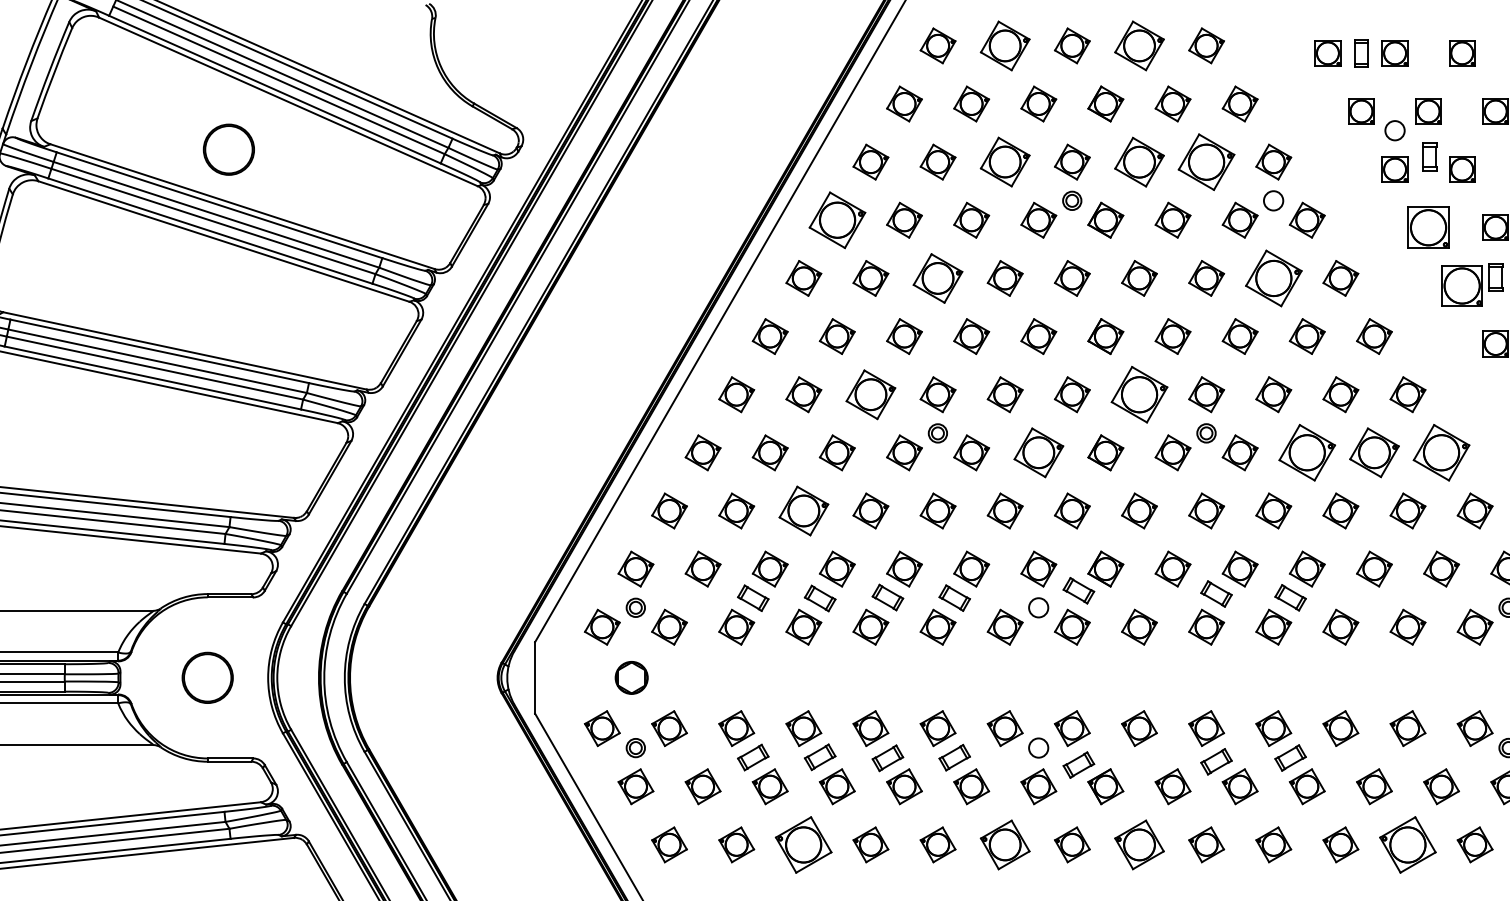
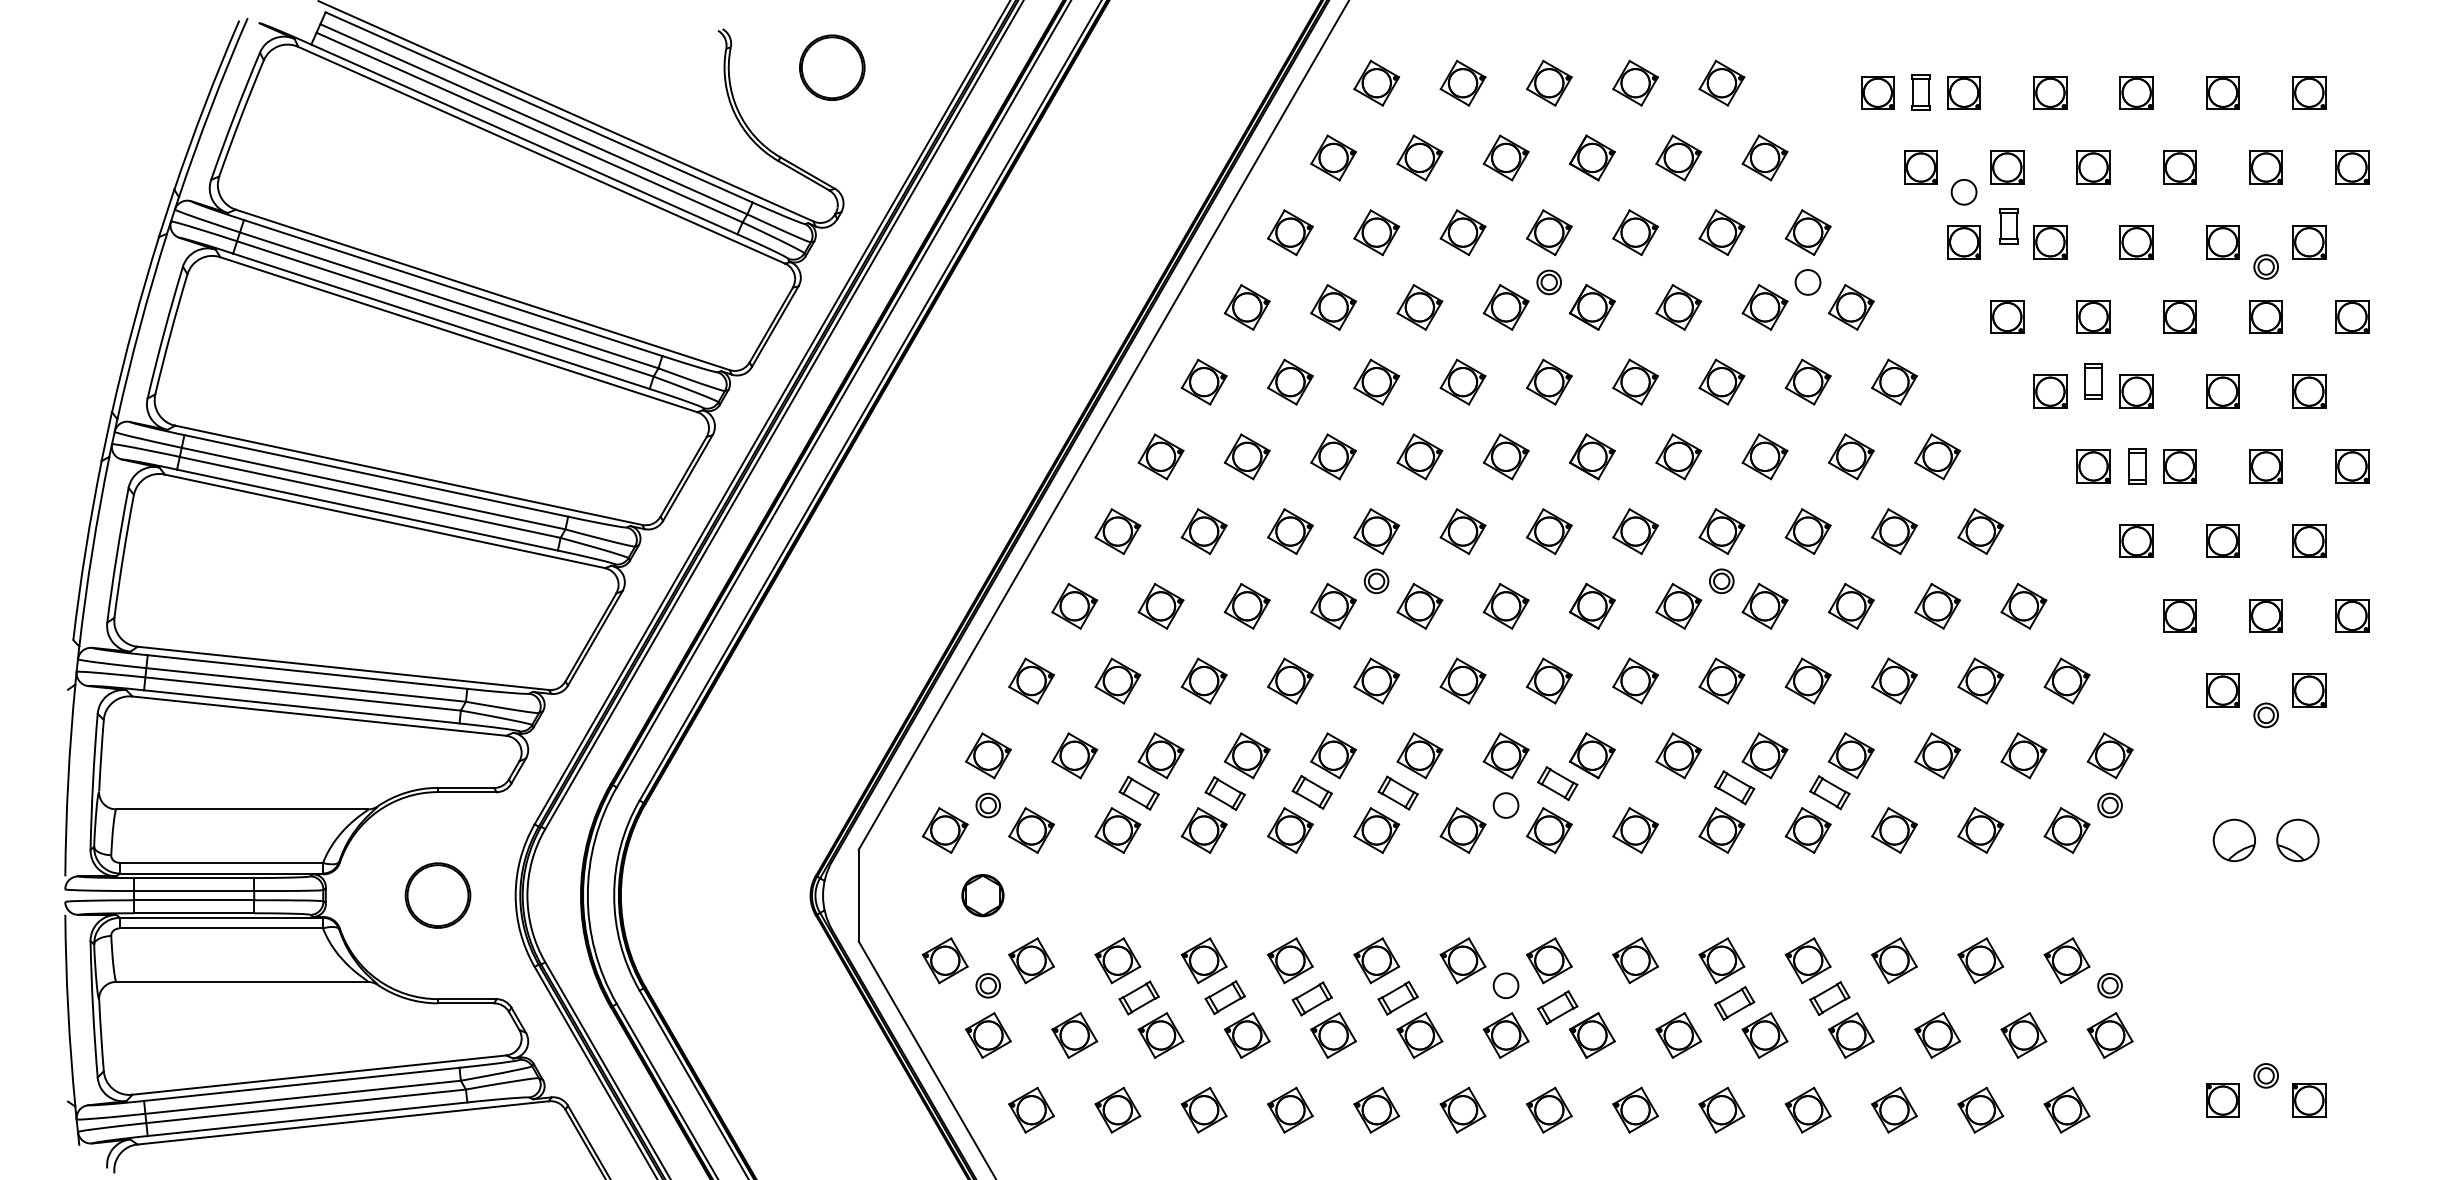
part: (1004, 45) -> (1462, 82), size x0.71
part: (1139, 45) -> (1635, 82), size x0.71
part: (229, 149) -> (832, 67), moved
part: (1004, 162) -> (1462, 232), size x0.71
part: (1139, 162) -> (1635, 232), size x0.71
part: (1206, 162) -> (1721, 232), size x0.62
part: (836, 220) -> (1246, 307), size x0.62
part: (1428, 227) -> (2007, 316), size x0.62
part: (937, 277) -> (1376, 381), size x0.71
part: (1273, 277) -> (1807, 381), size x0.62
part: (1462, 285) -> (2050, 391), size x0.62
part: (870, 394) -> (1290, 531), size x0.71
part: (1139, 394) -> (1635, 531), size x0.62
part: (1038, 452) -> (1505, 606), size x0.71
part: (1307, 452) -> (1851, 606), size x0.62
part: (1374, 452) -> (1937, 606), size x0.71
part: (1441, 452) -> (2023, 606), size x0.62
part: (803, 510) -> (1203, 680), size x0.71
part: (804, 844) -> (1204, 1109), size x0.62
part: (1004, 844) -> (1462, 1109), size x0.71
part: (1139, 844) -> (1635, 1109), size x0.71
part: (1407, 844) -> (1980, 1109), size x0.62

